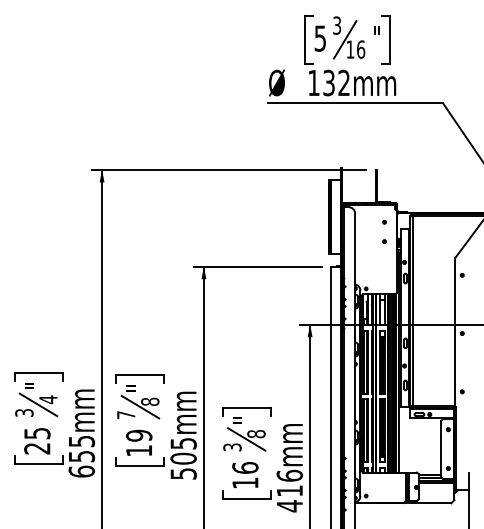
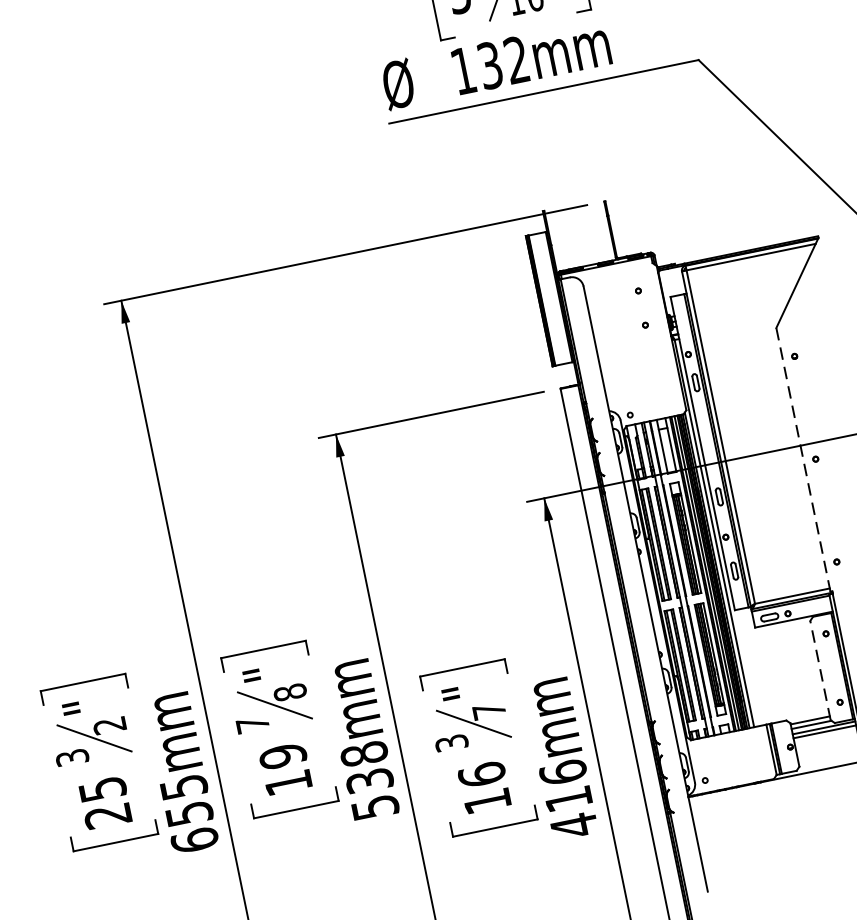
line: (455, 332) -> (803, 459), solid -> dashed
text: (48, 399) -> (110, 725), 4 -> 2
text: (256, 434) -> (489, 711), 8 -> 7
line: (441, 448) -> (820, 669), solid -> dashed
text: (183, 450) -> (366, 766), 505mm -> 538mm

